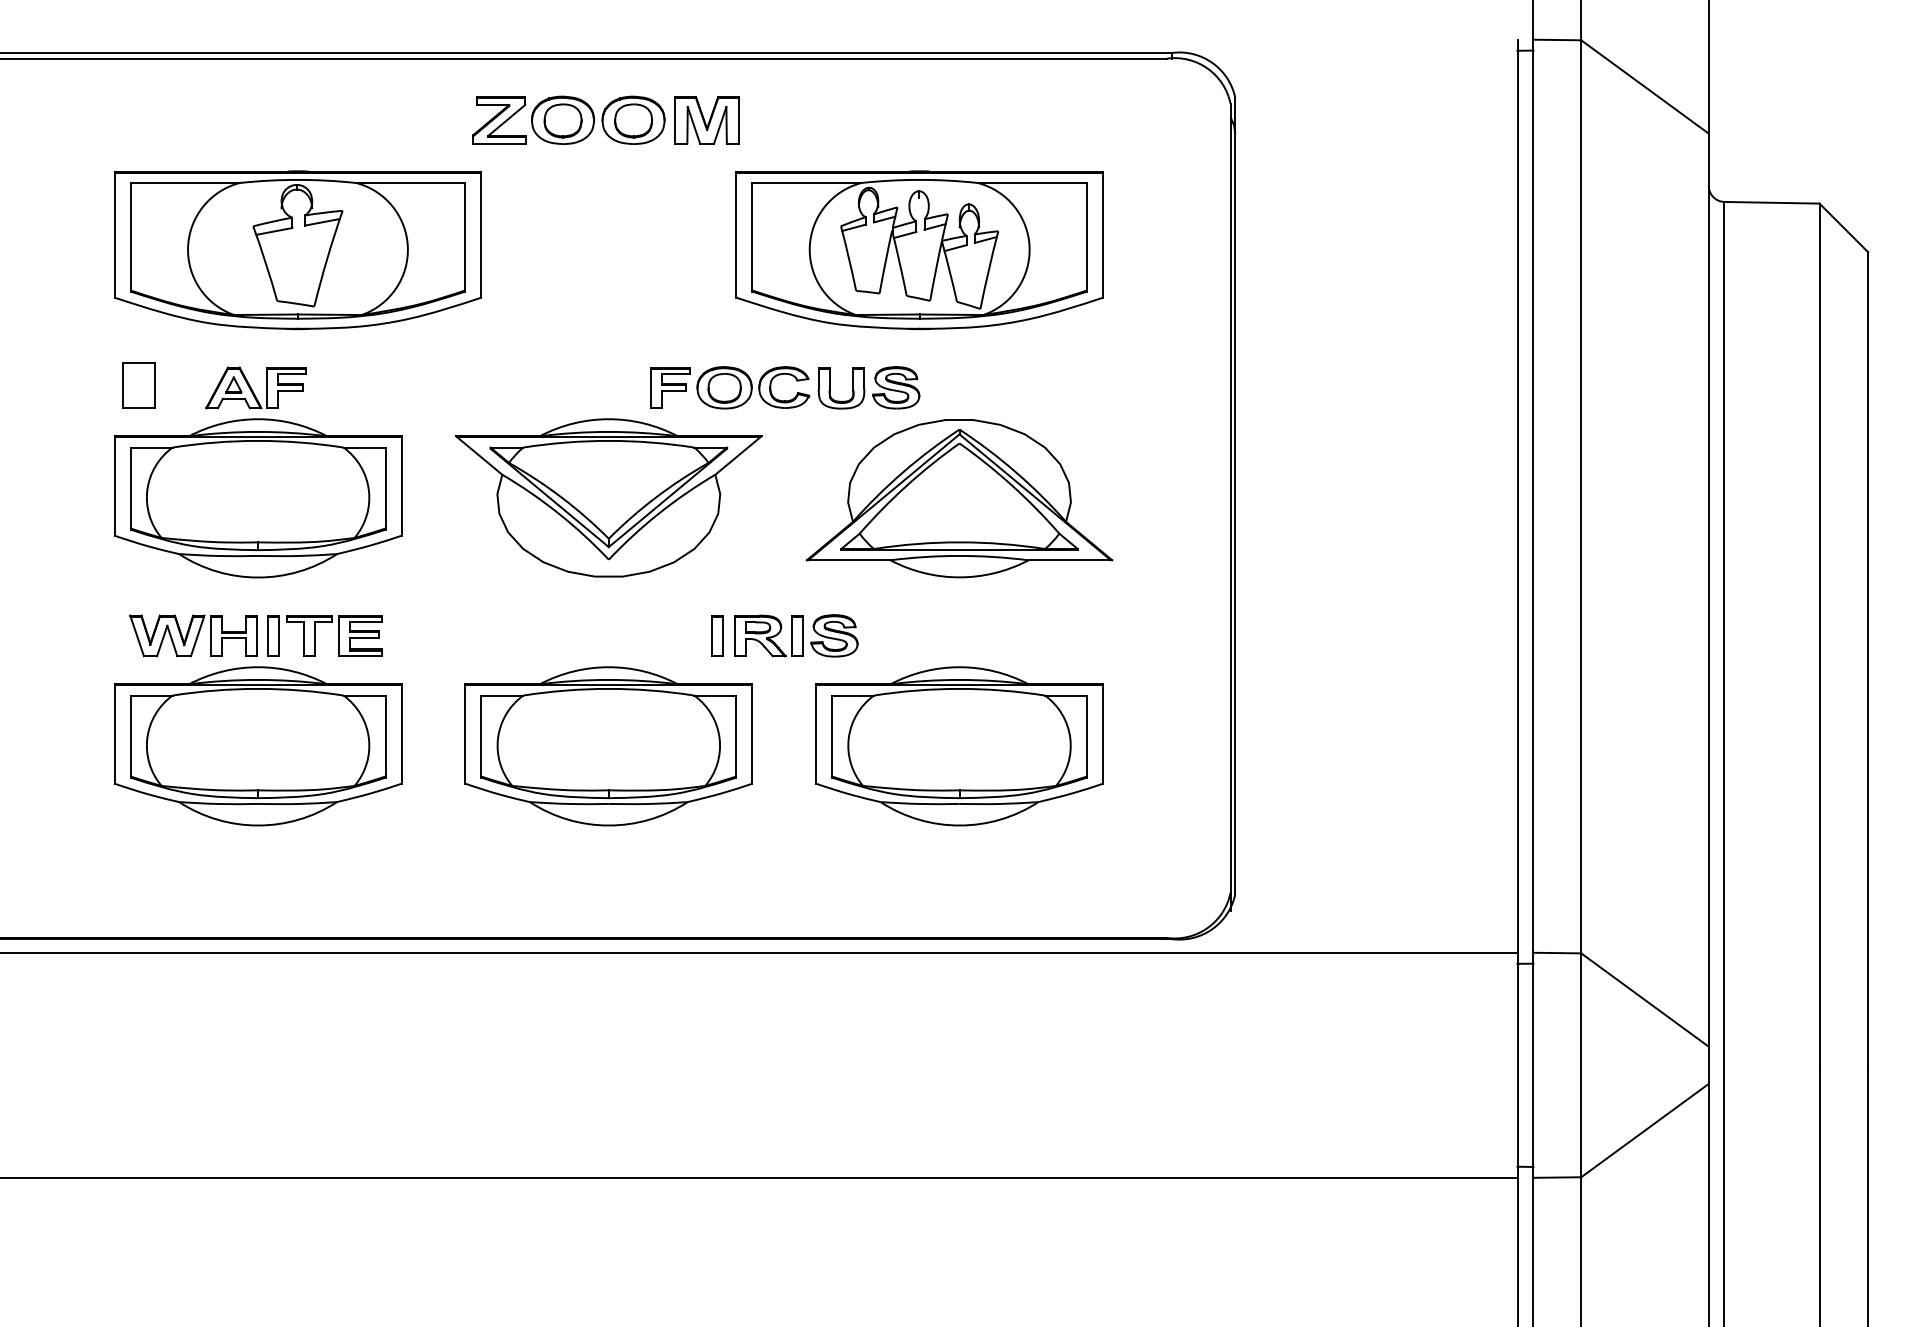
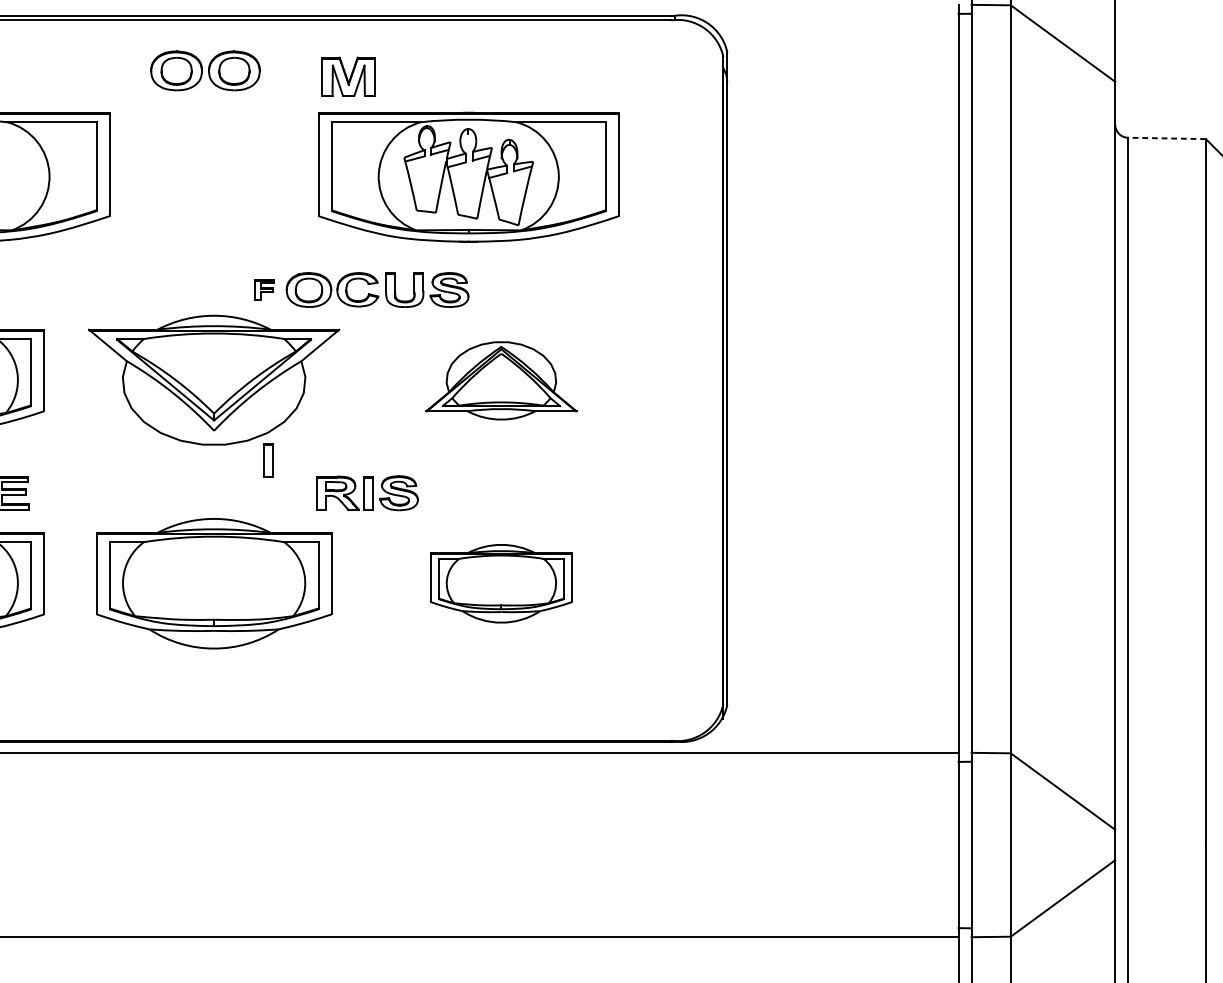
part: (499, 120) -> (124, 71), removed
part: (706, 120) -> (348, 76), moved
line: (1772, 202) -> (1167, 138), solid -> dashed
part: (670, 387) -> (264, 289), size x0.6
part: (959, 498) -> (501, 380), size x0.6
part: (717, 635) -> (268, 460), moved
part: (959, 746) -> (501, 583), size x0.6

